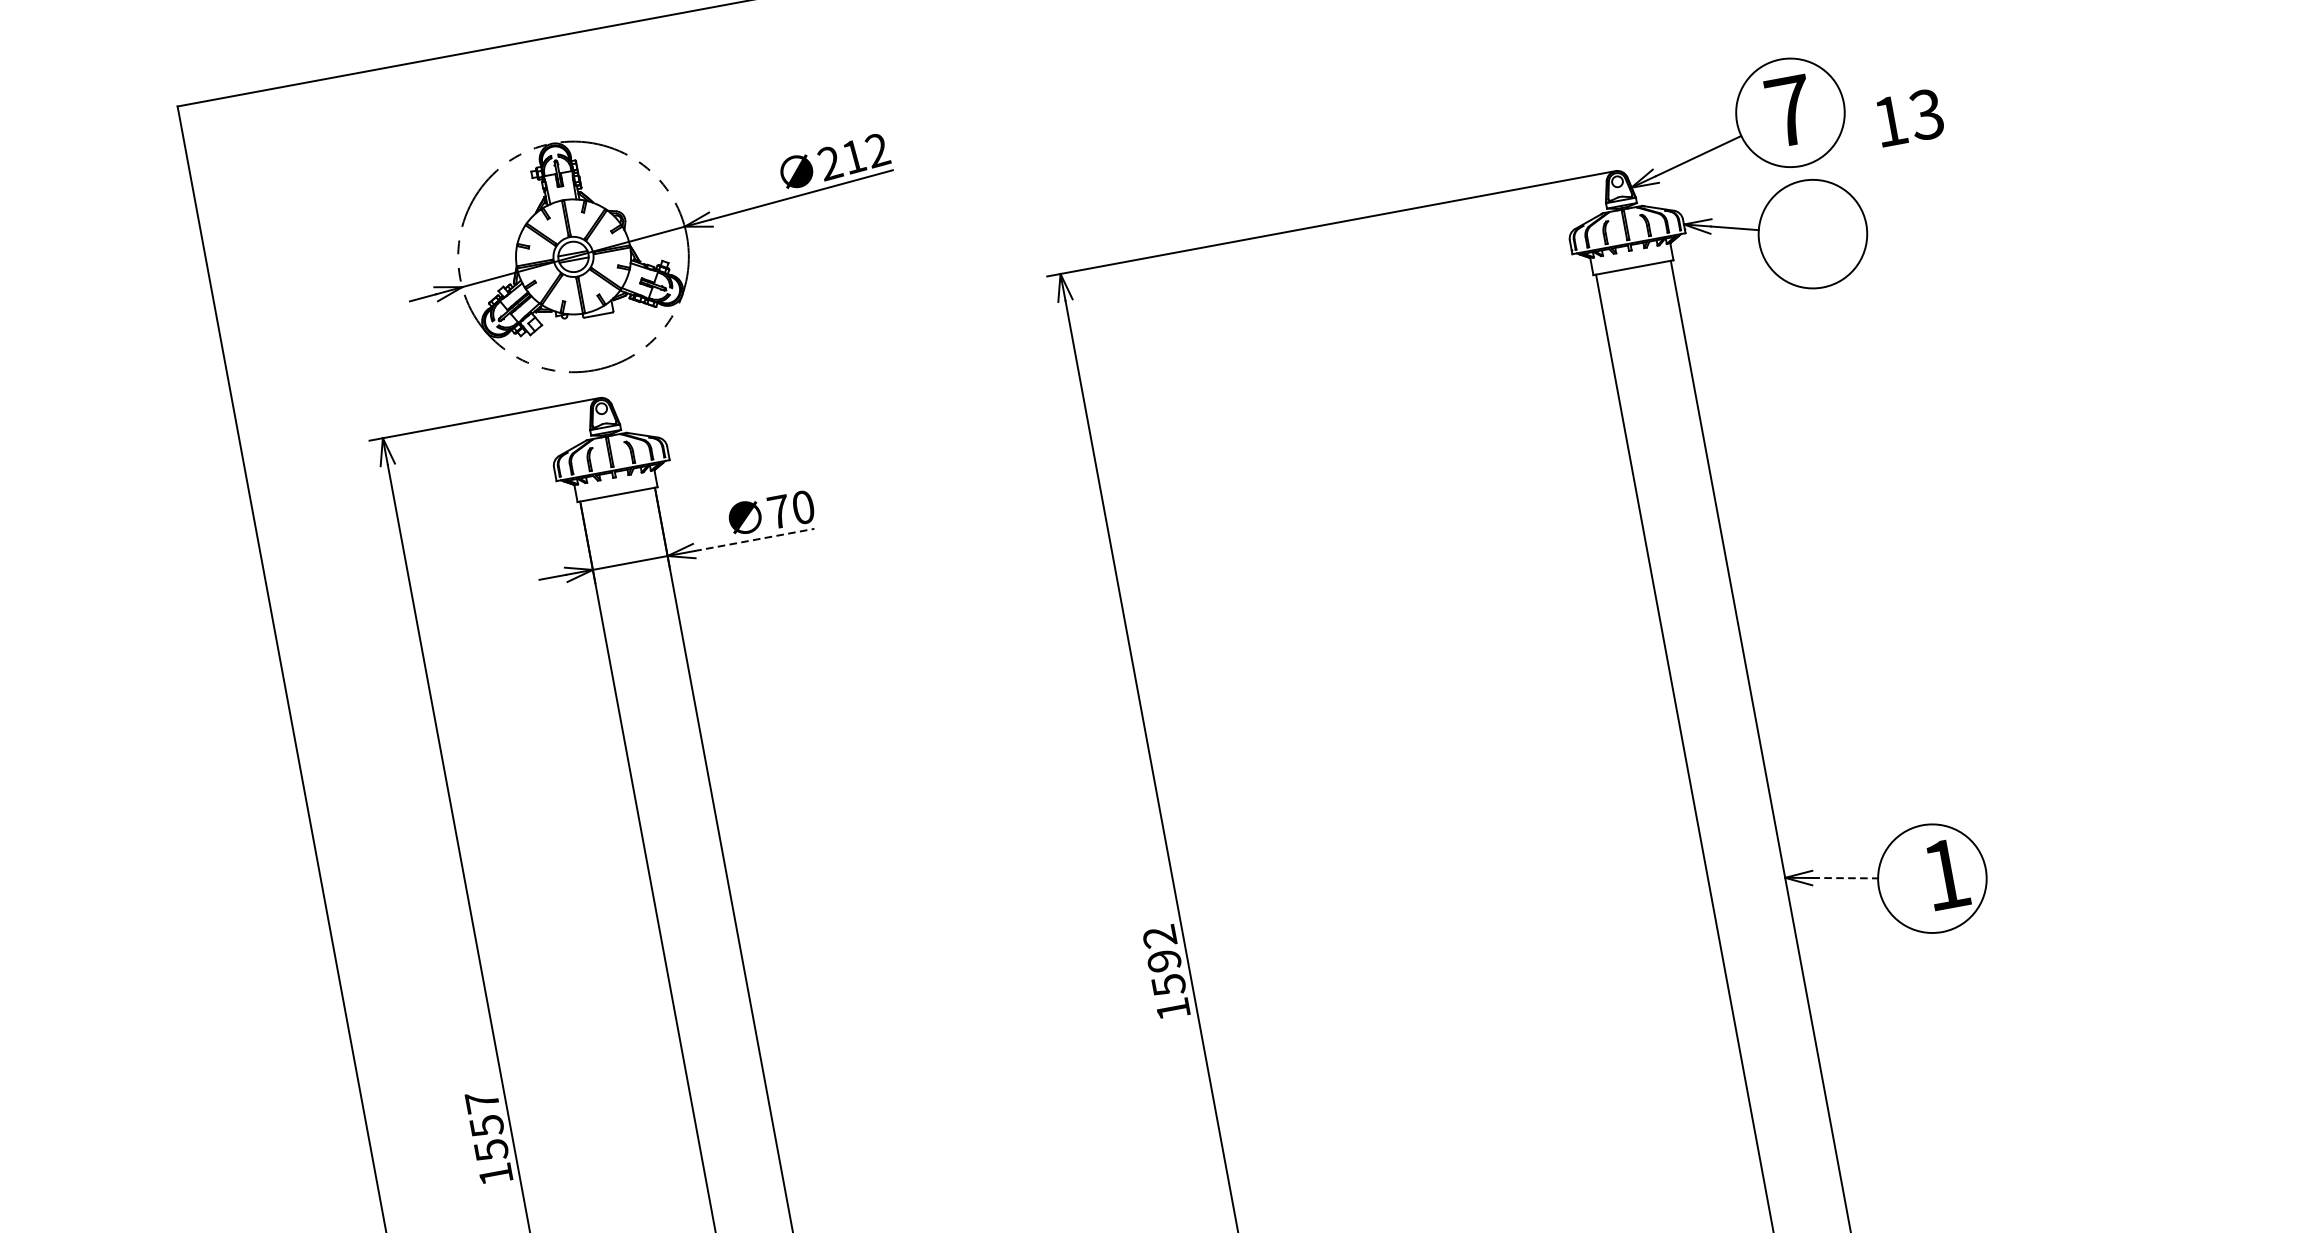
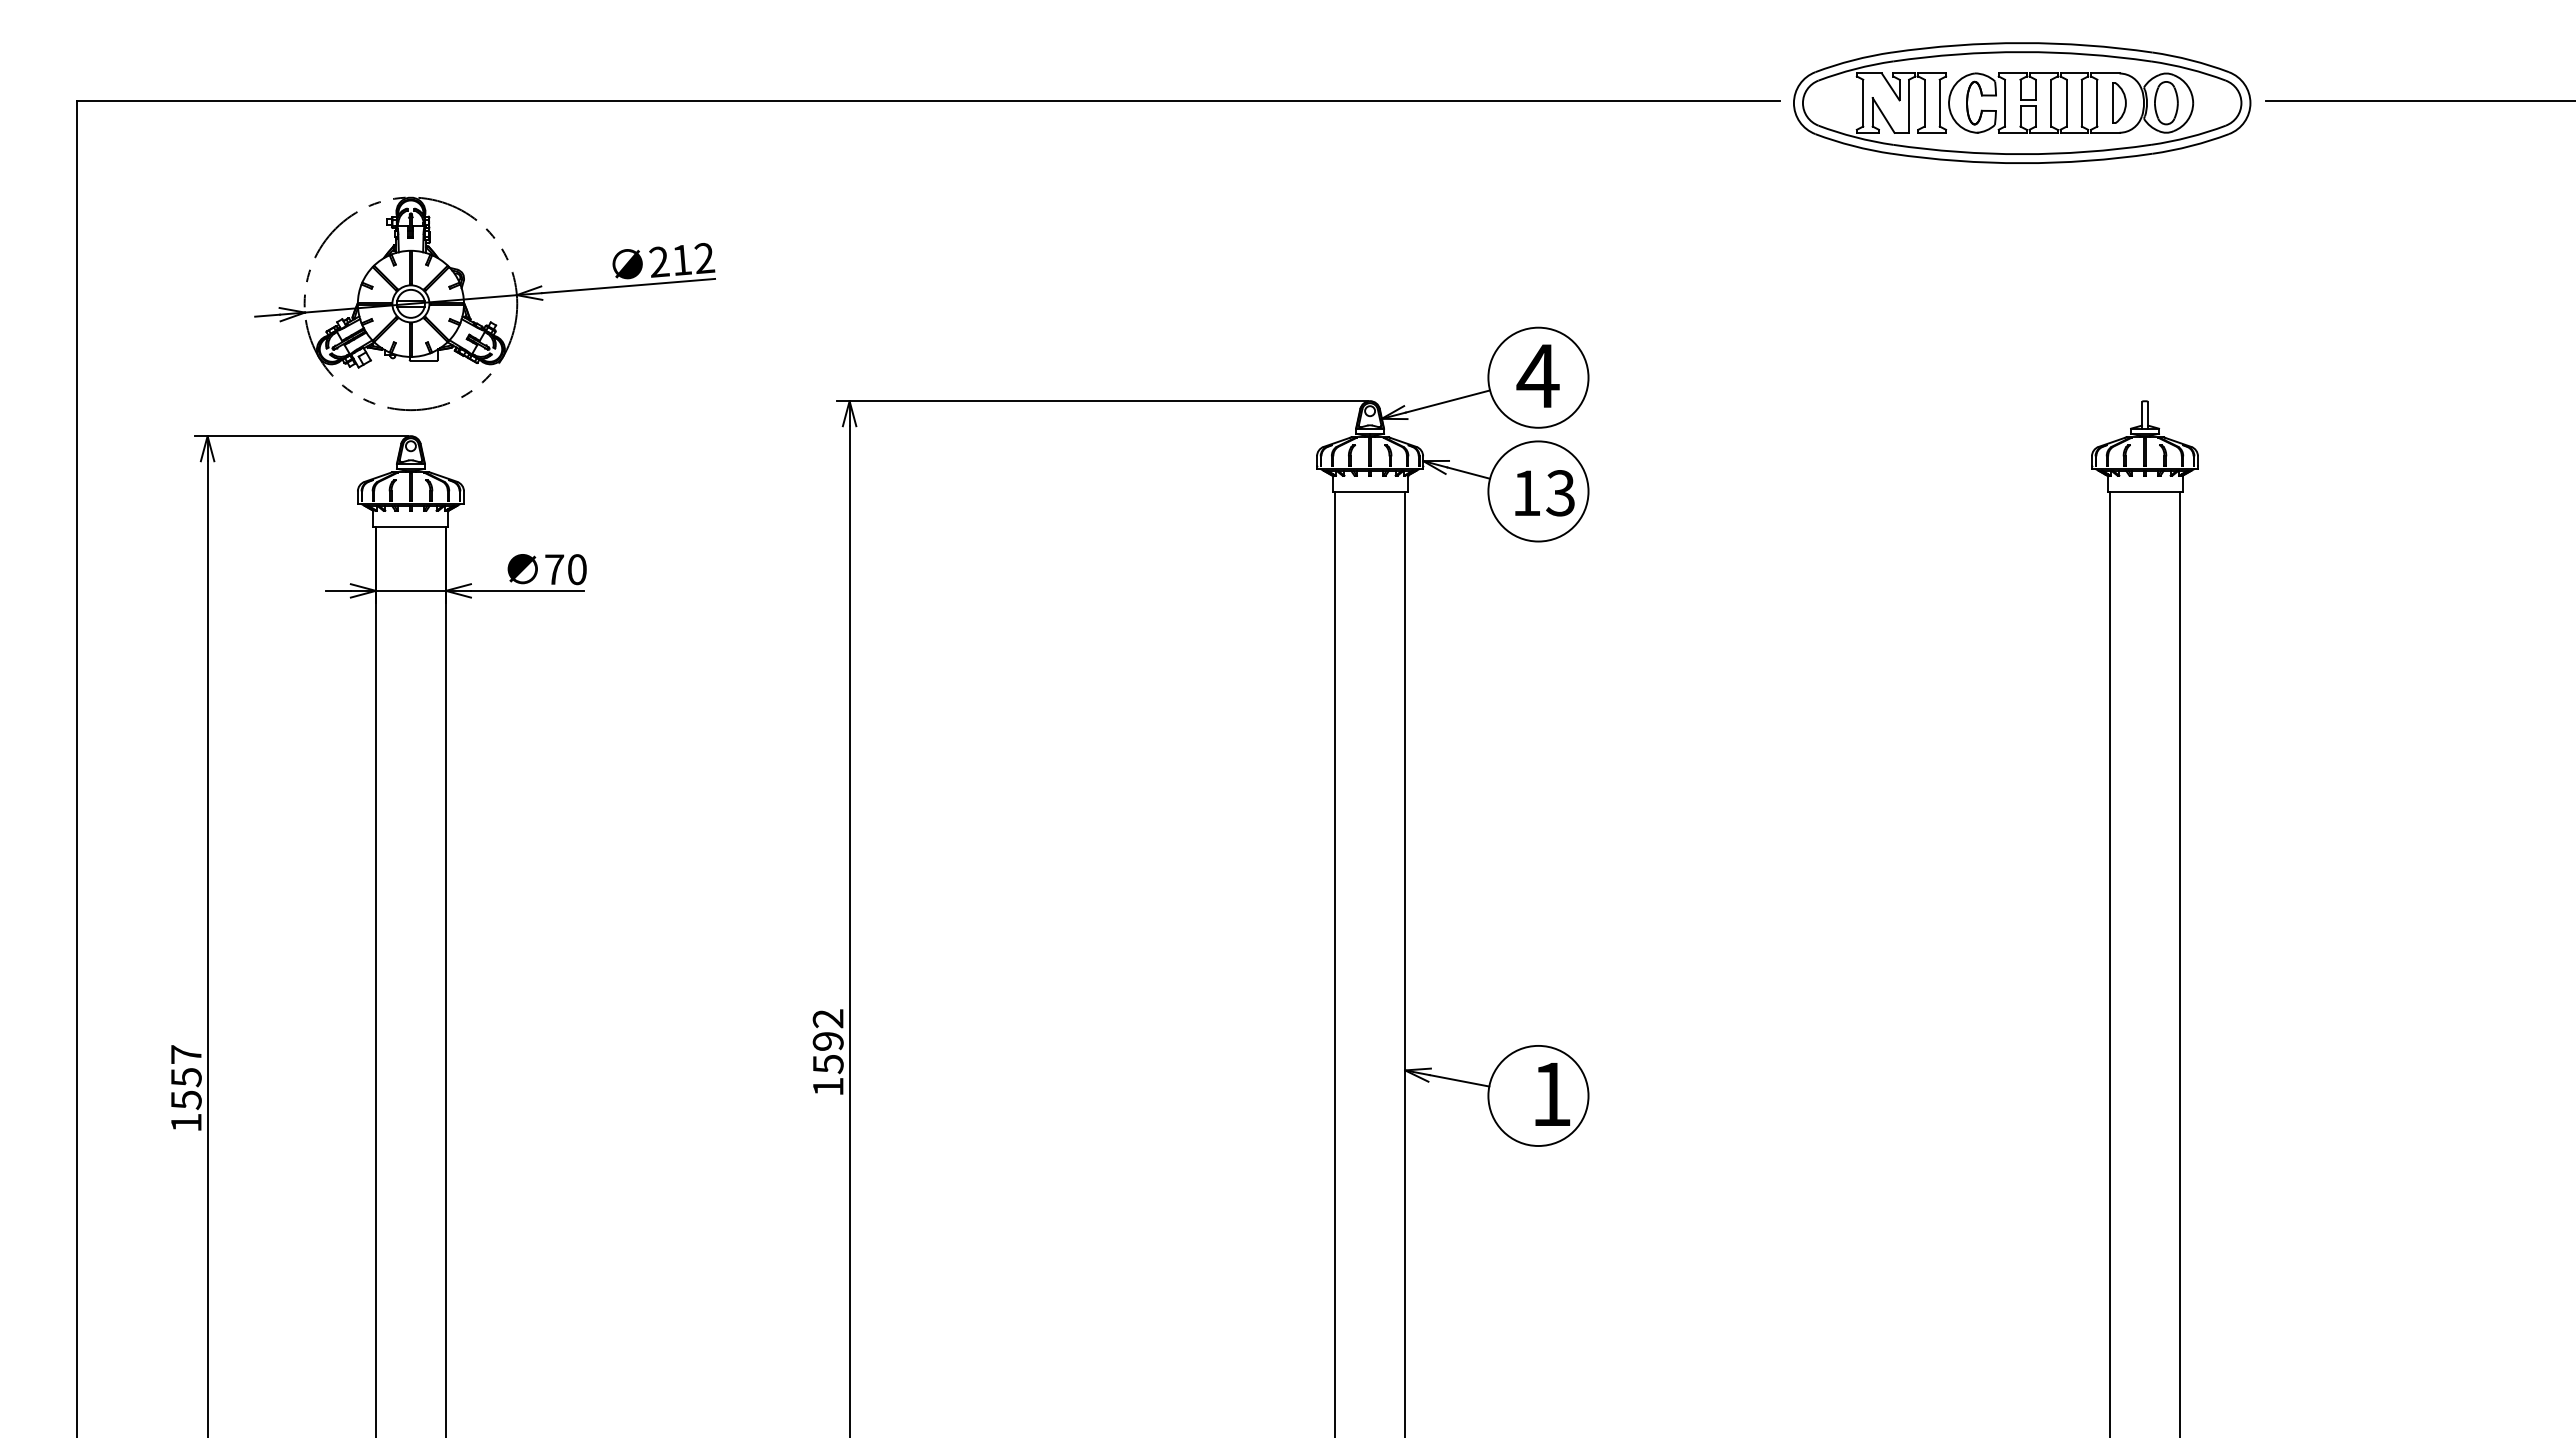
text: (1788, 110) -> (1537, 375), 7 -> 4
text: (1909, 118) -> (1544, 493), moved
line: (754, 539) -> (527, 590), dashed -> solid
line: (1846, 877) -> (1460, 1080), dashed -> solid

